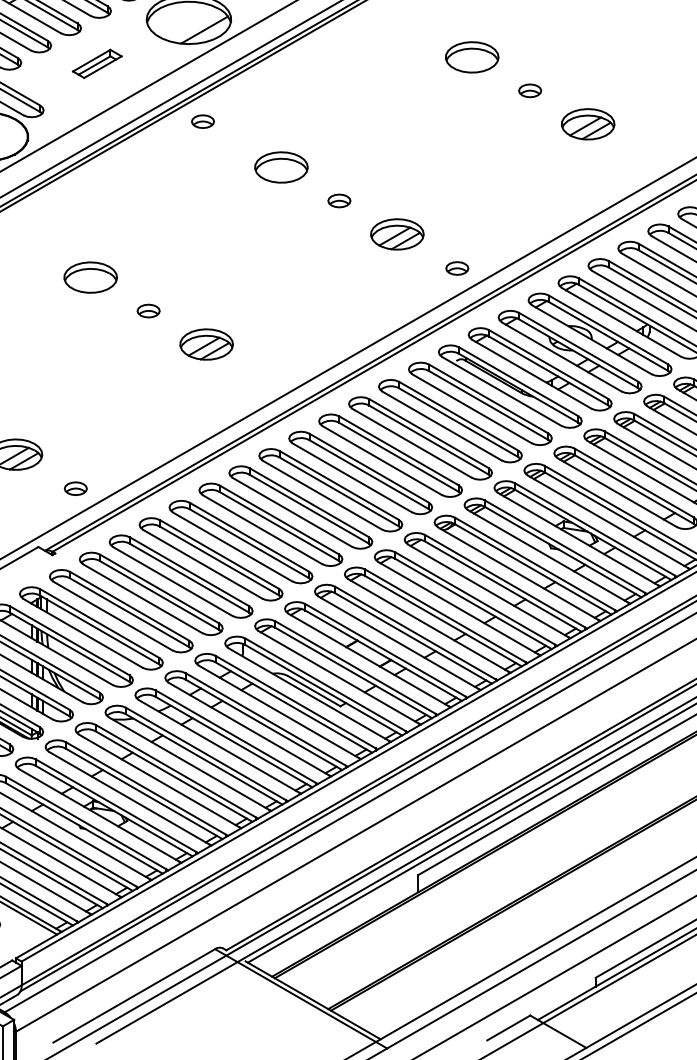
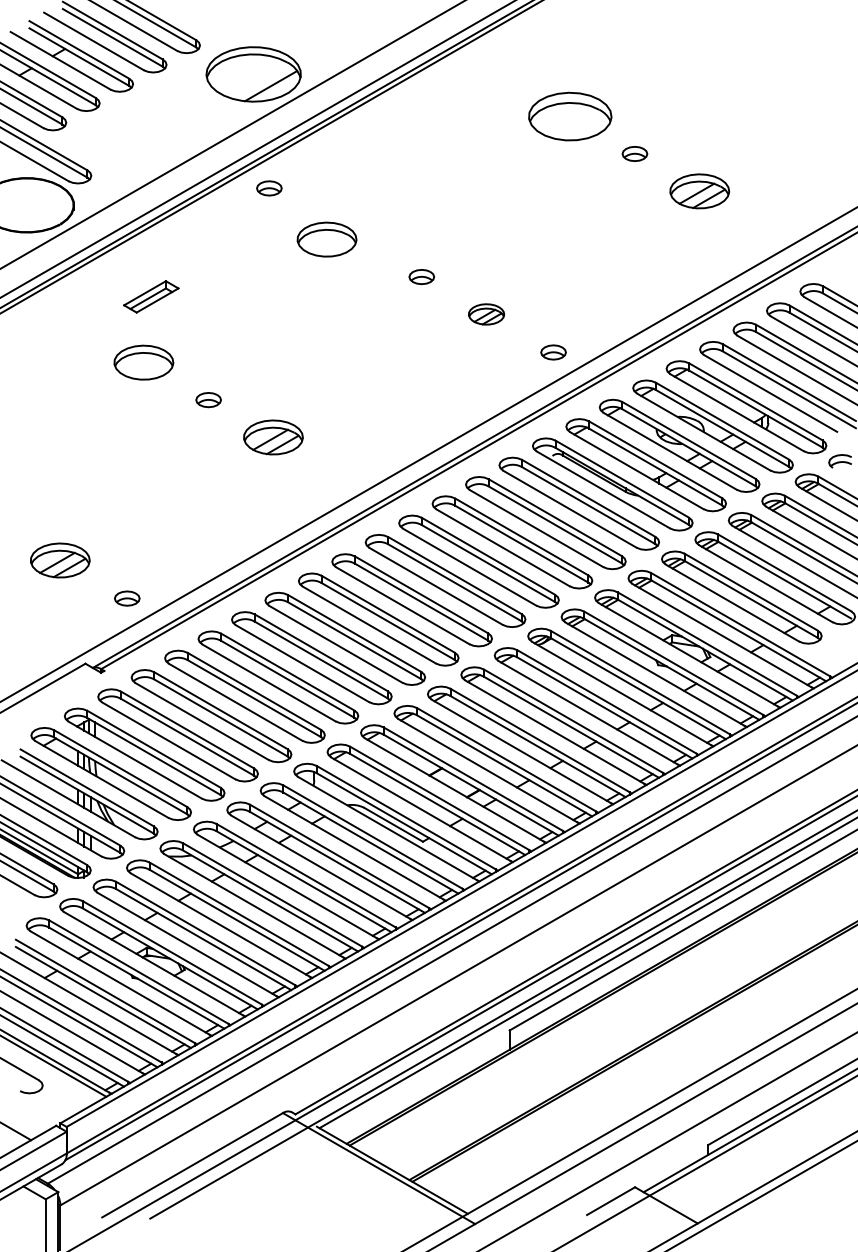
part: (471, 57) -> (569, 116), size x1.4
part: (97, 63) -> (151, 296), moved
part: (280, 167) -> (326, 239), moved
part: (397, 234) -> (486, 314), size x0.6

